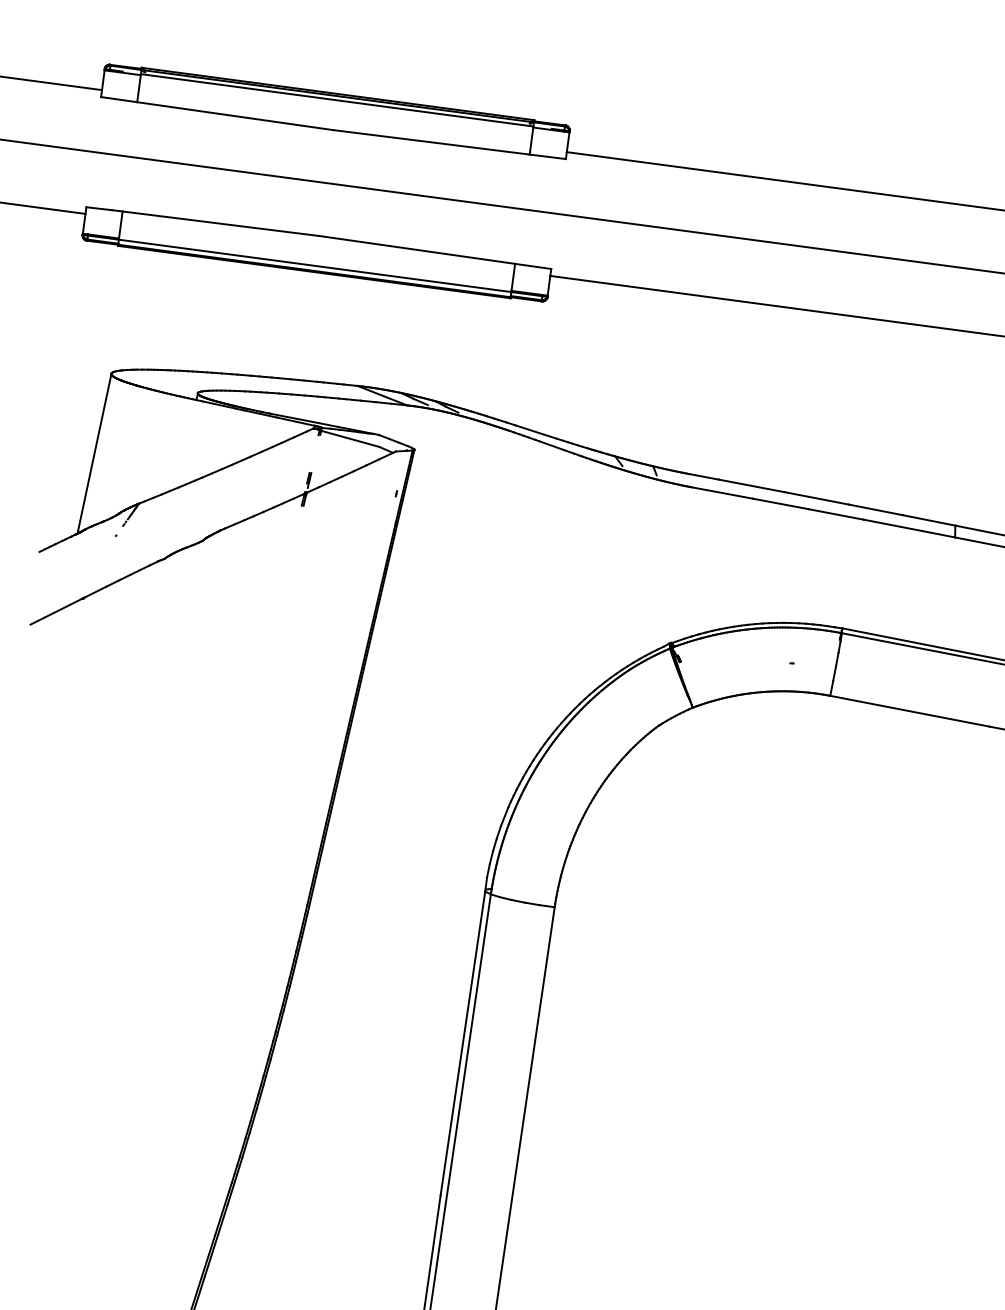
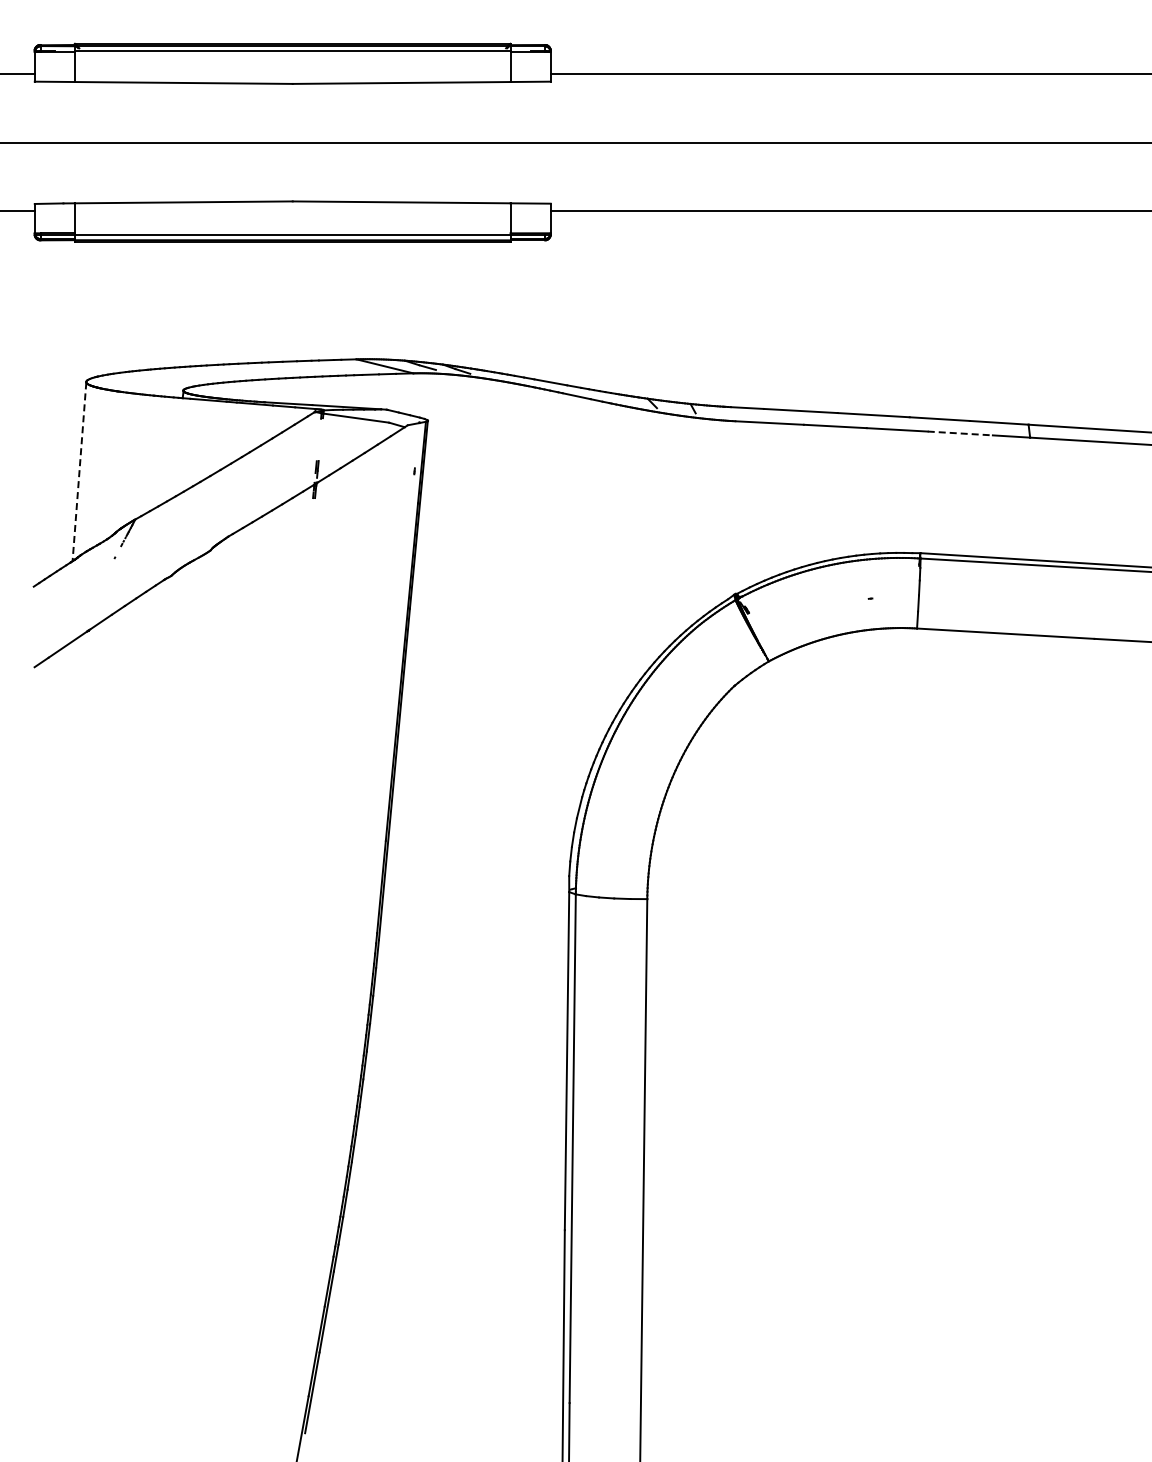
line: (94, 453) -> (79, 471), solid -> dashed
line: (892, 525) -> (960, 433), solid -> dashed

